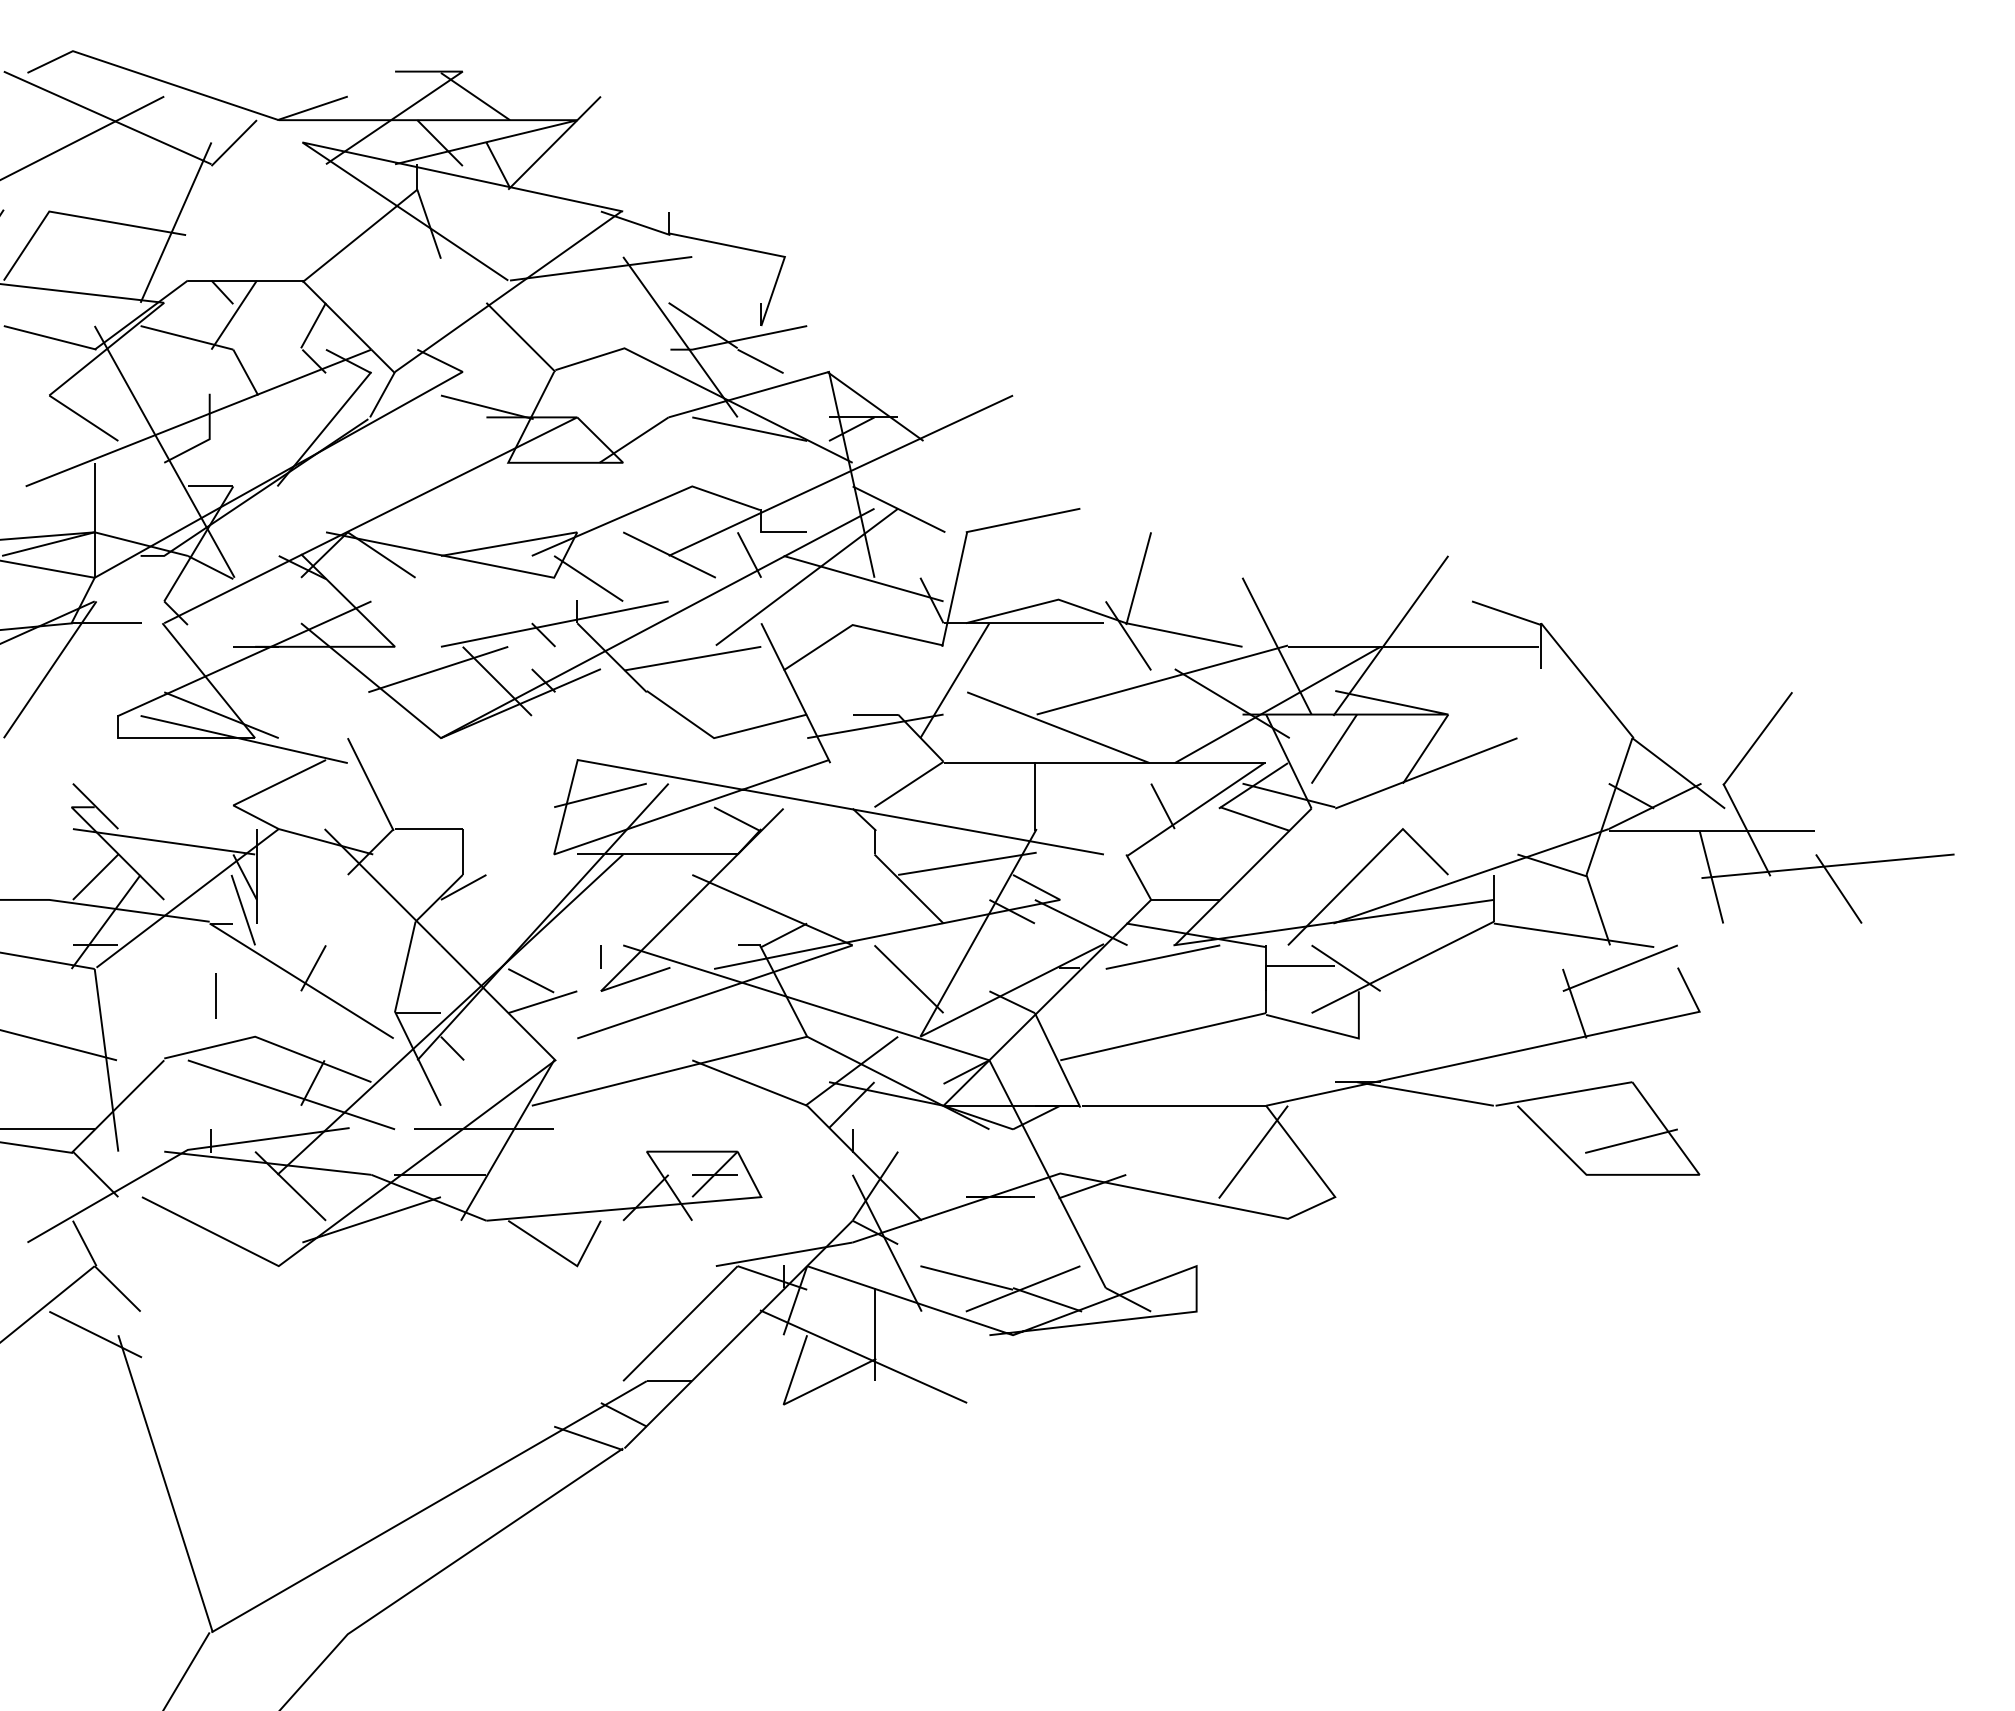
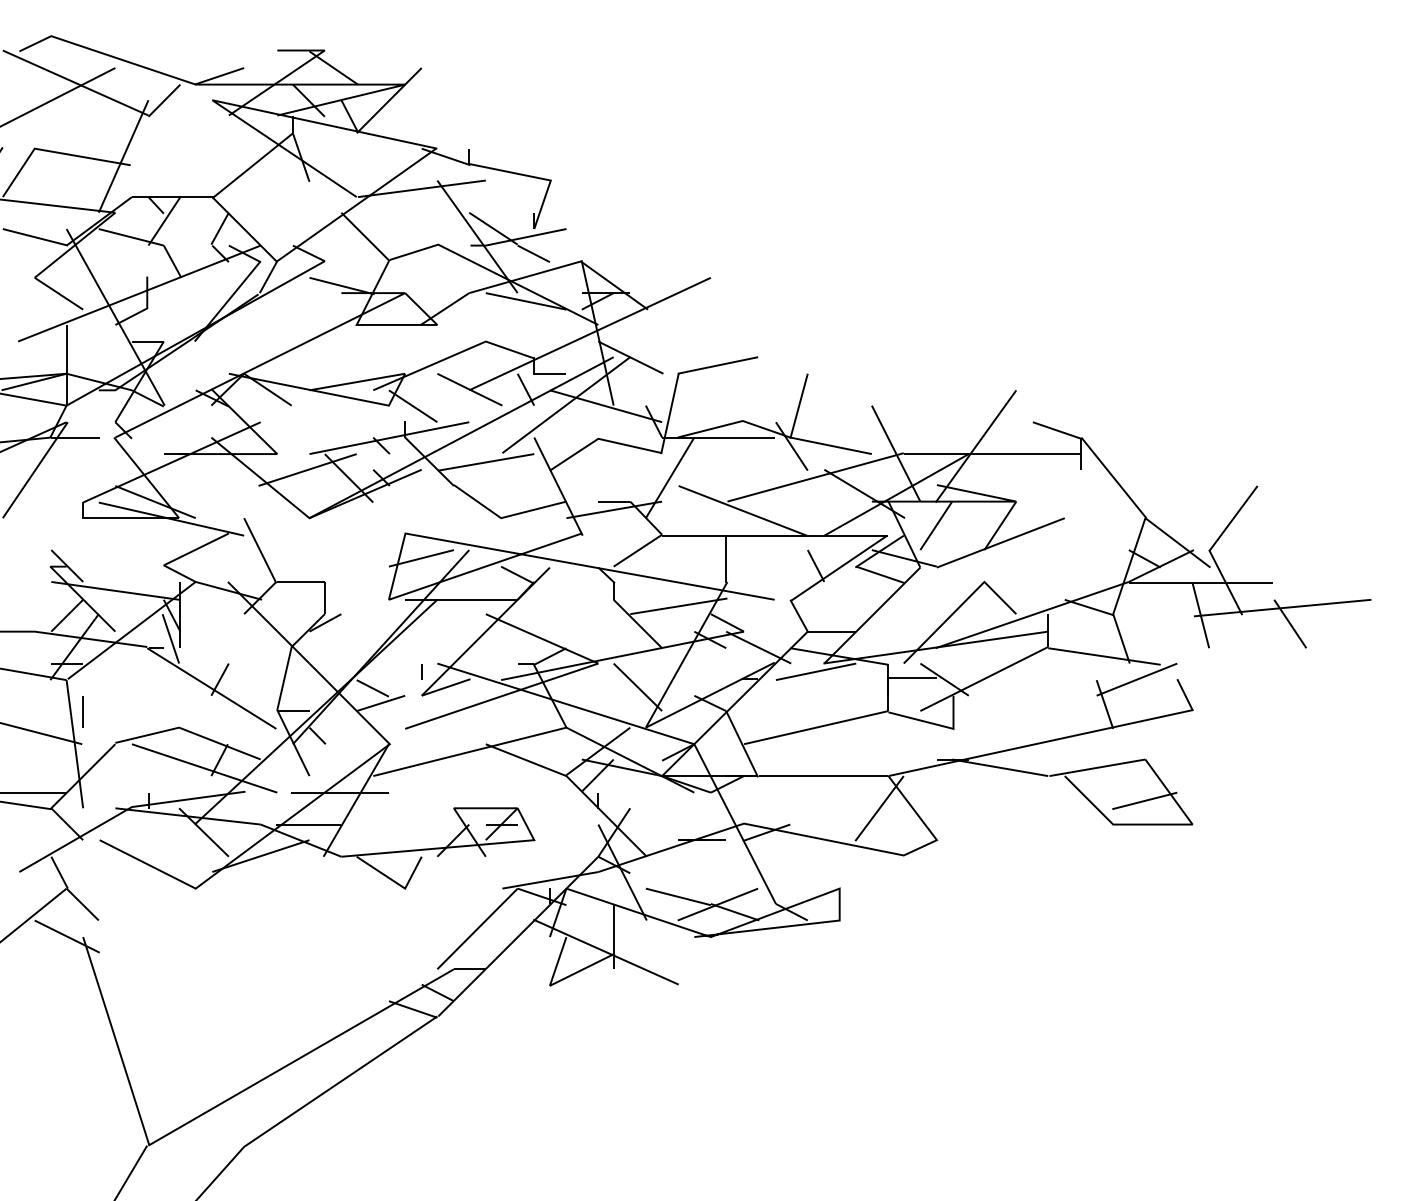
line: (215, 995) -> (82, 711), moved

